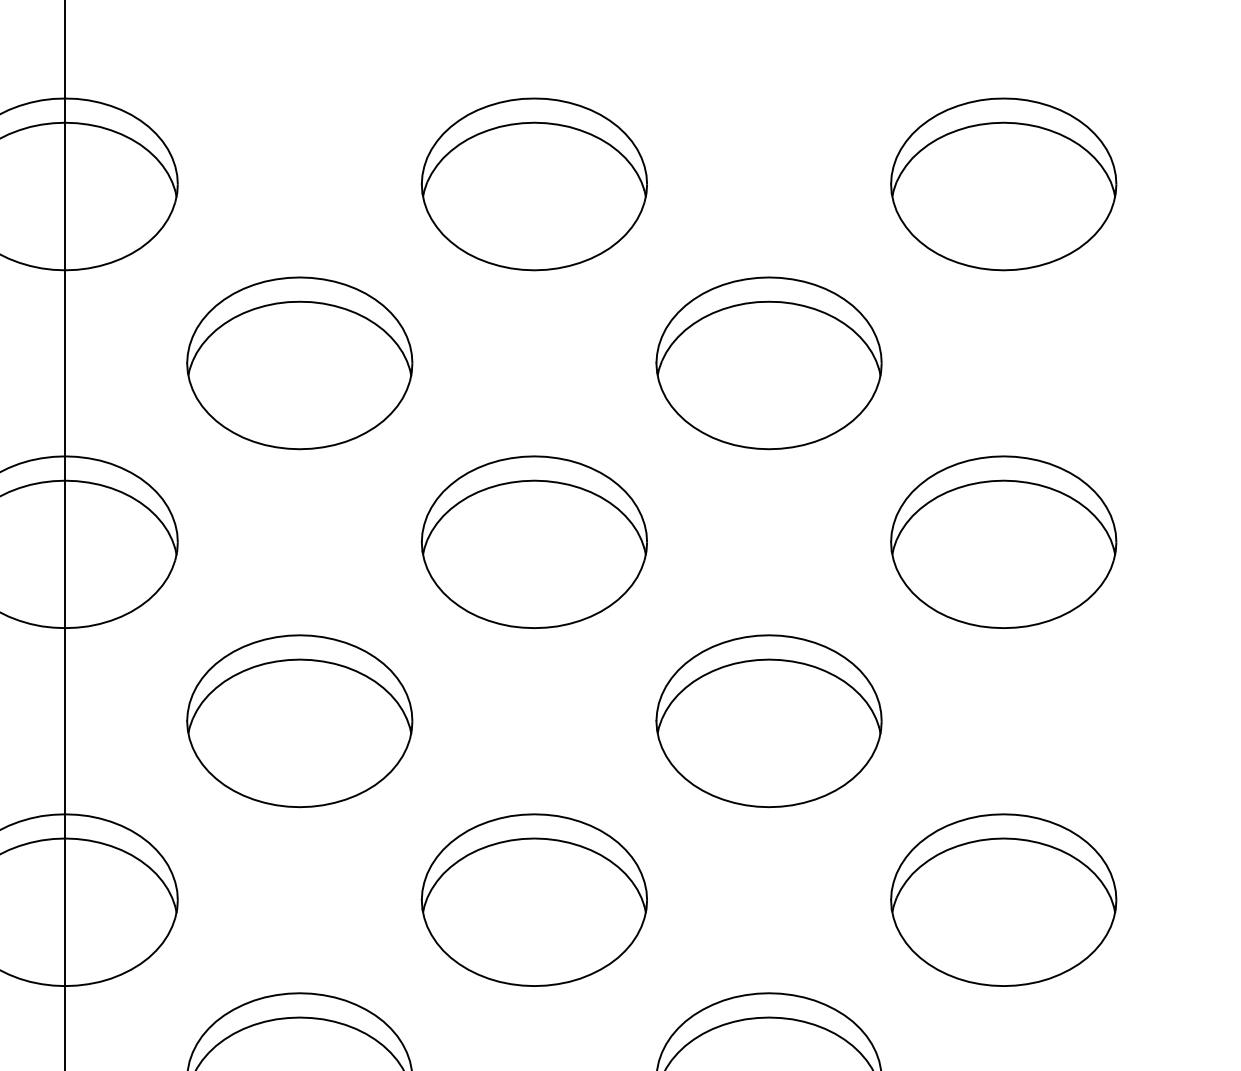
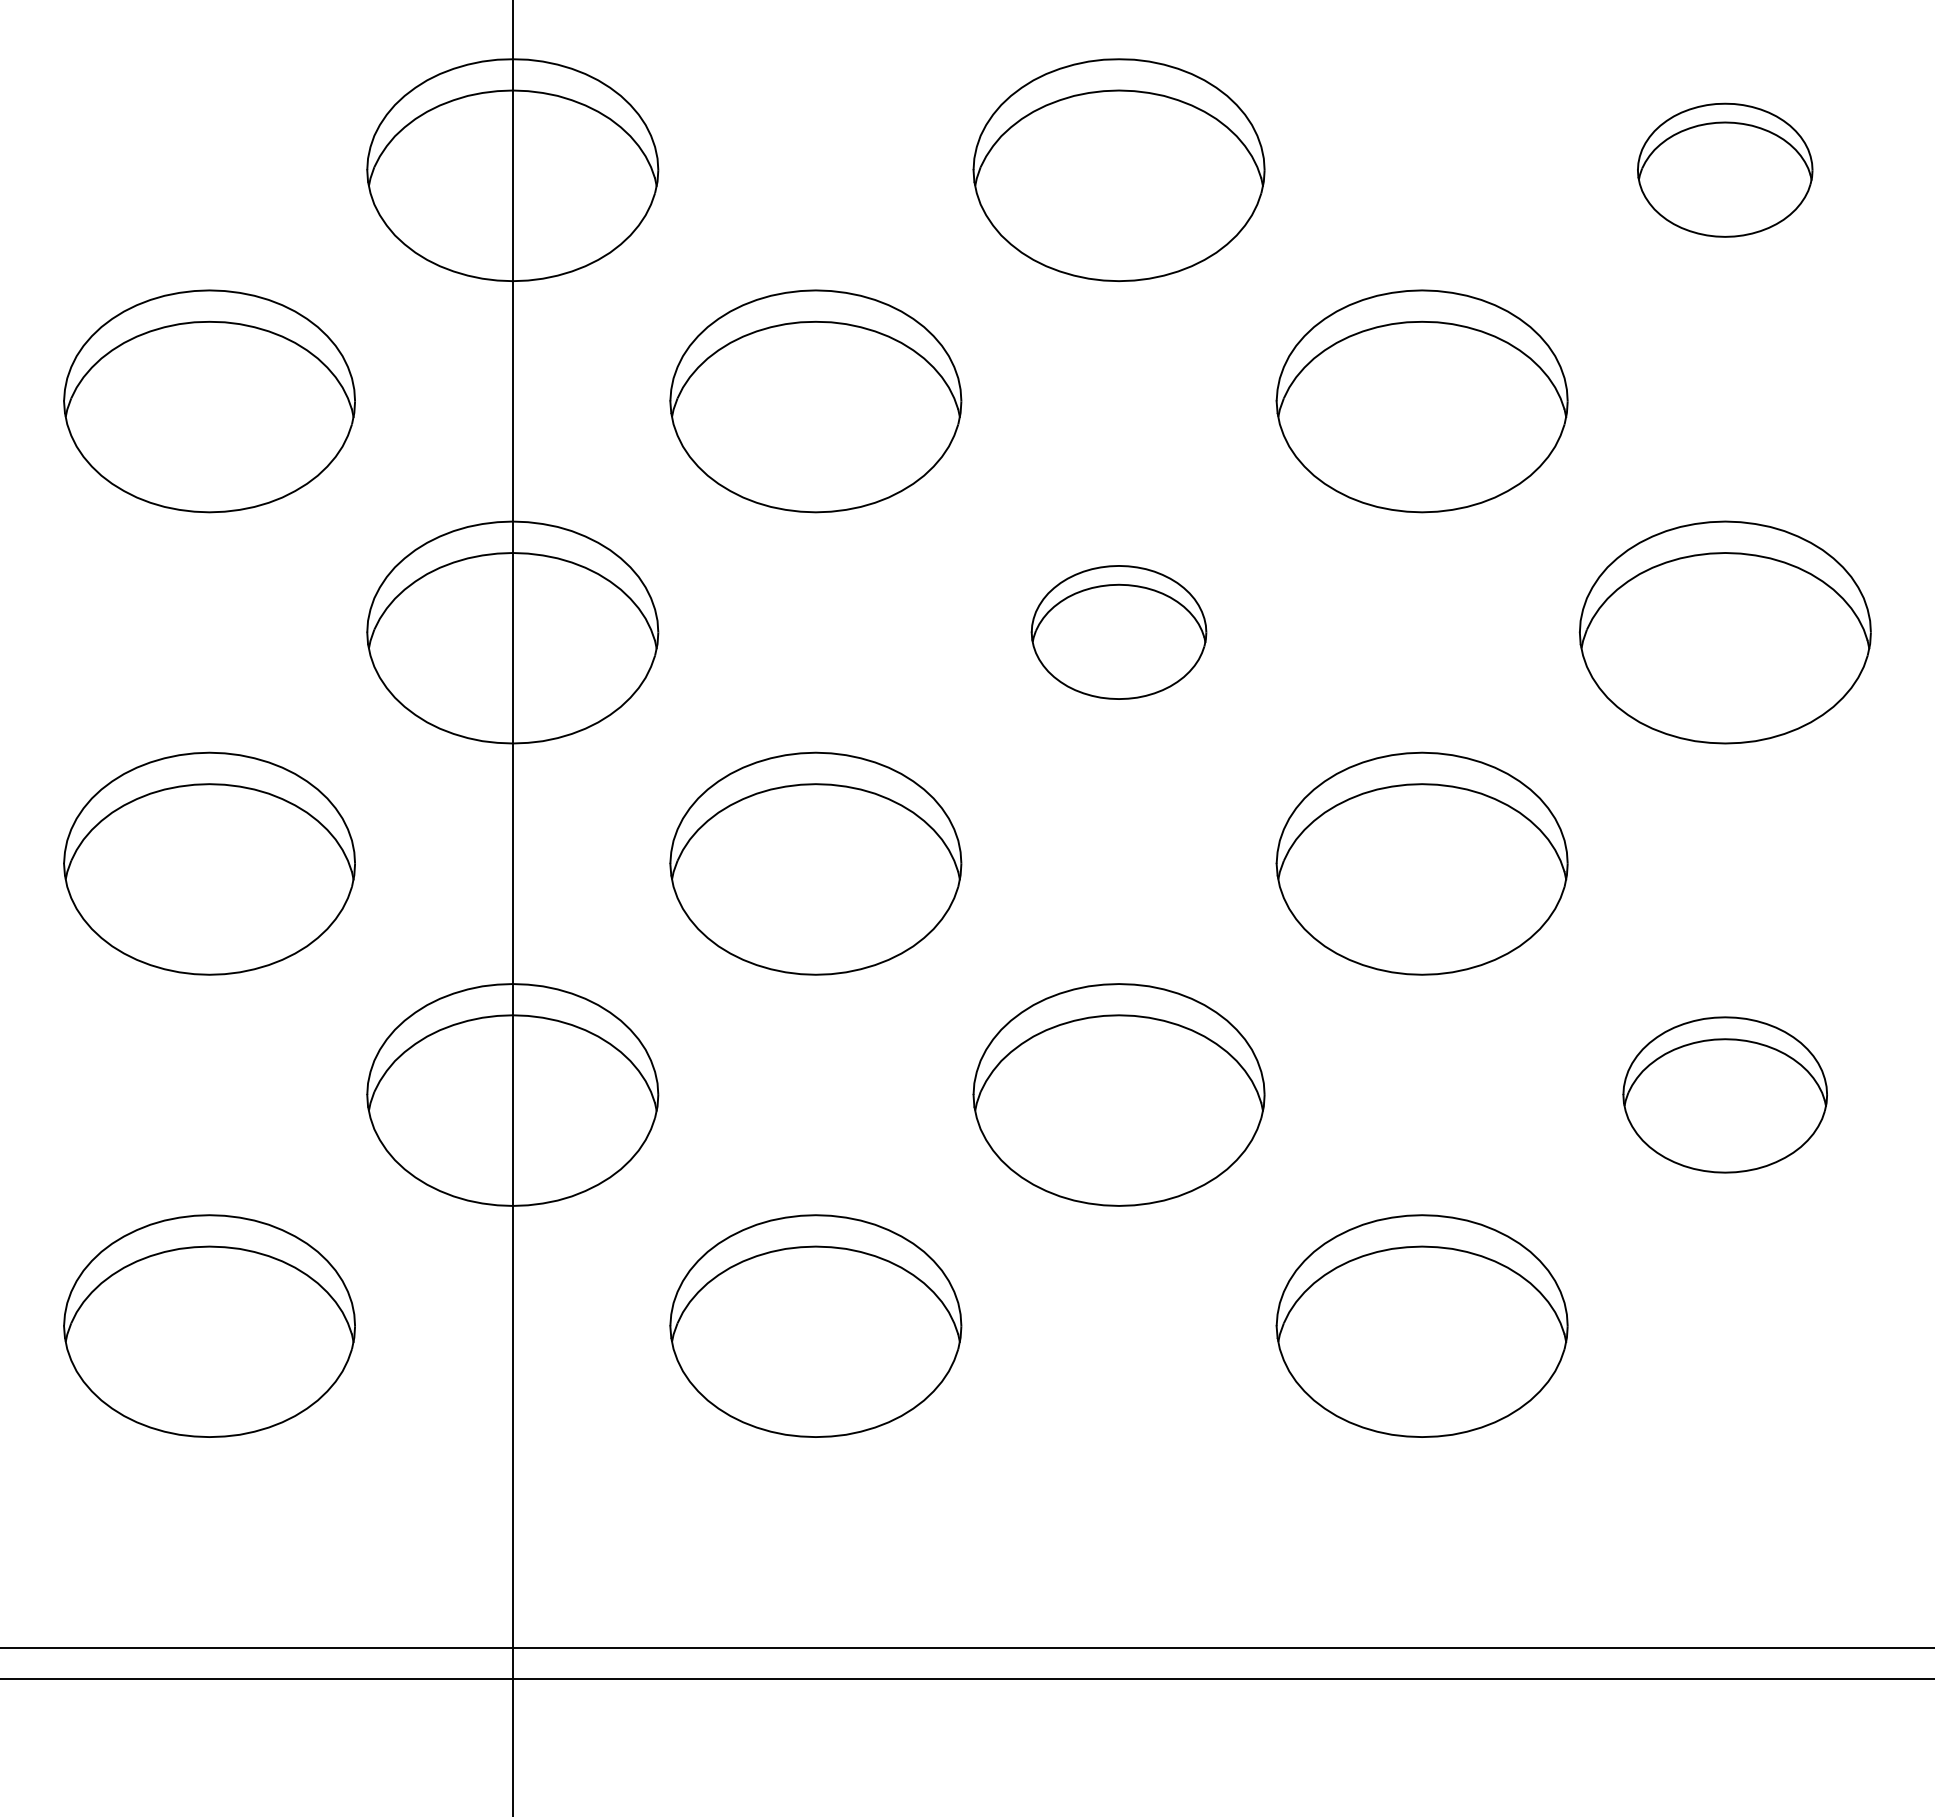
part: (1003, 184) -> (1724, 170), size x0.6
part: (534, 542) -> (1118, 632), size x0.6
part: (1003, 899) -> (1724, 1094), size x0.7

